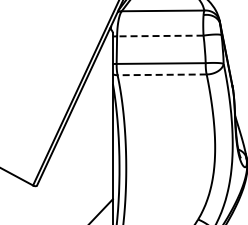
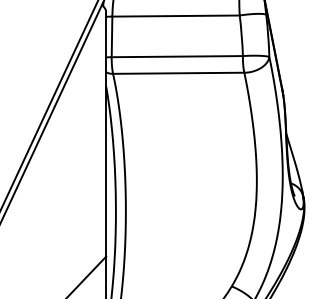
line: (159, 36) -> (174, 16), dashed -> solid
line: (162, 74) -> (179, 72), dashed -> solid

